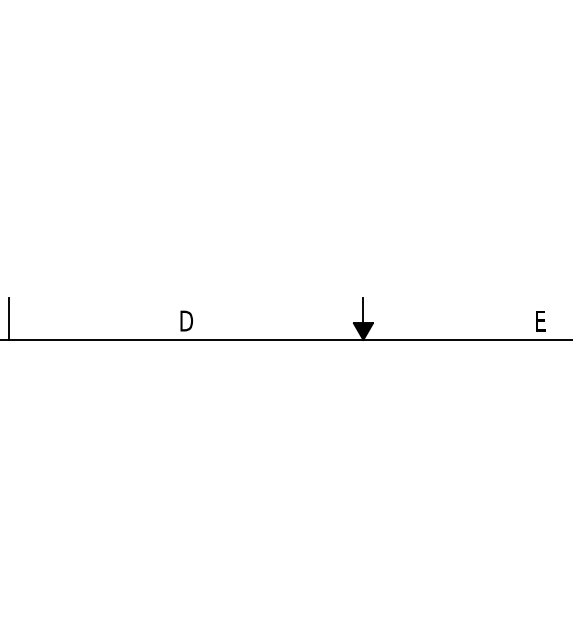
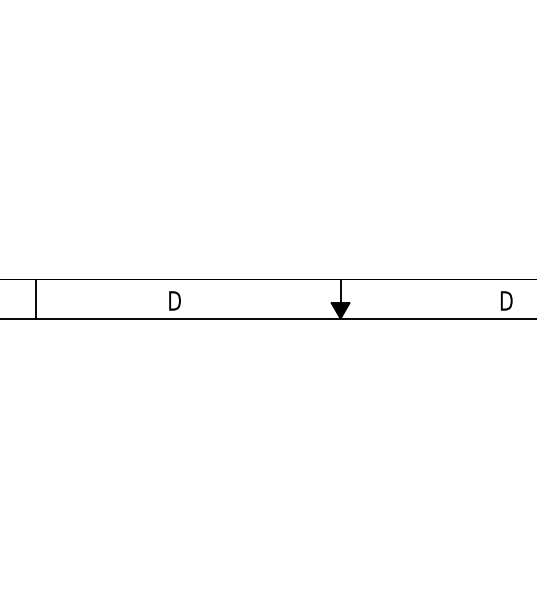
line: (9, 318) -> (35, 298), moved
text: (540, 320) -> (506, 300), E -> D

